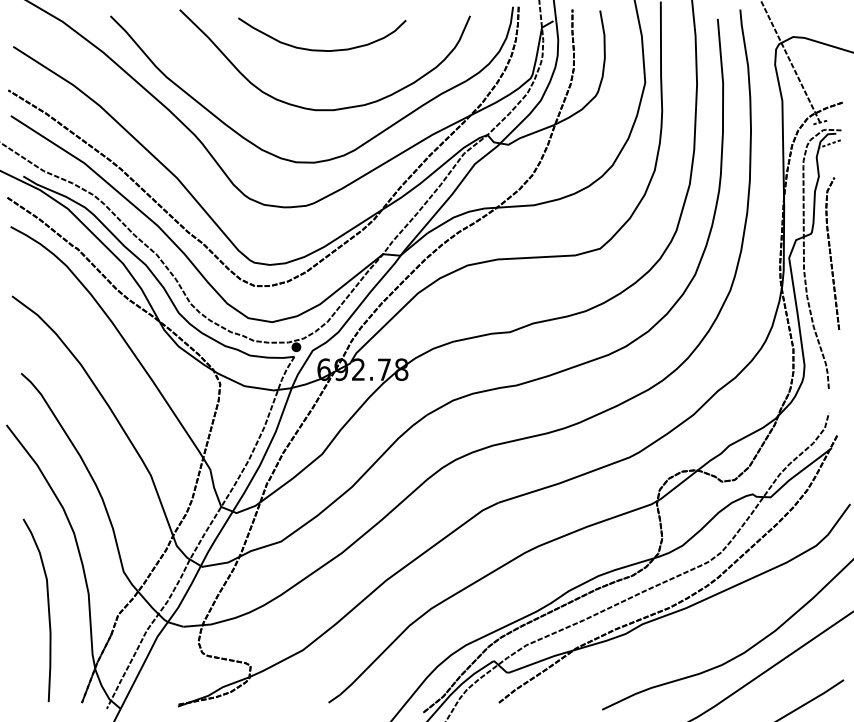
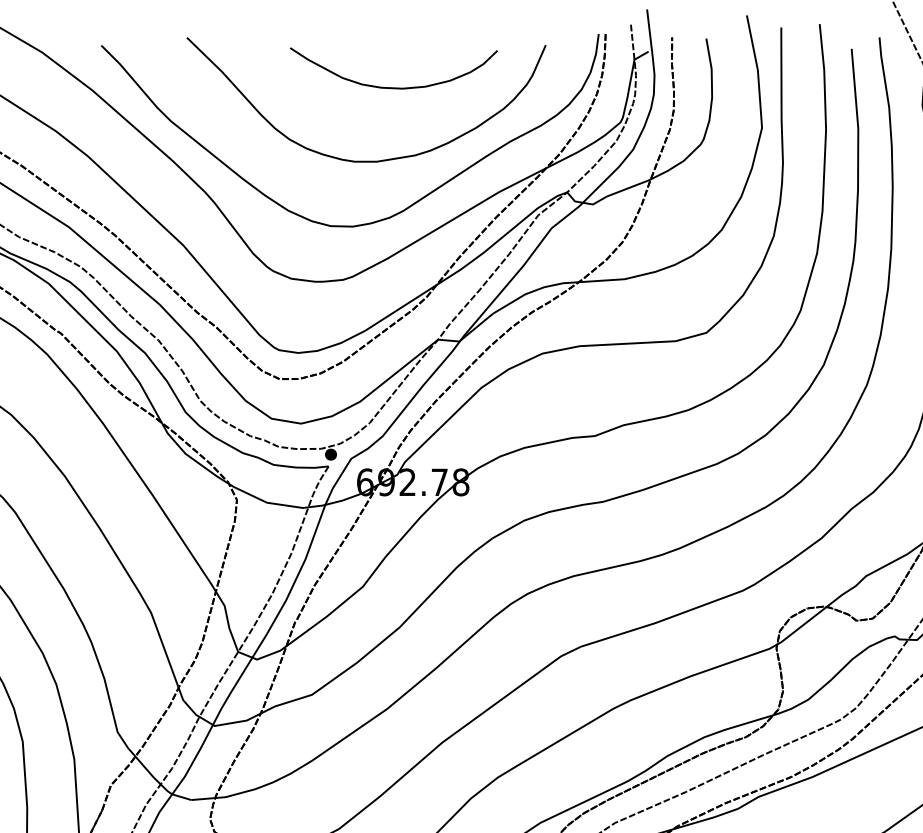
curve: (322, 49) -> (394, 86), moved

